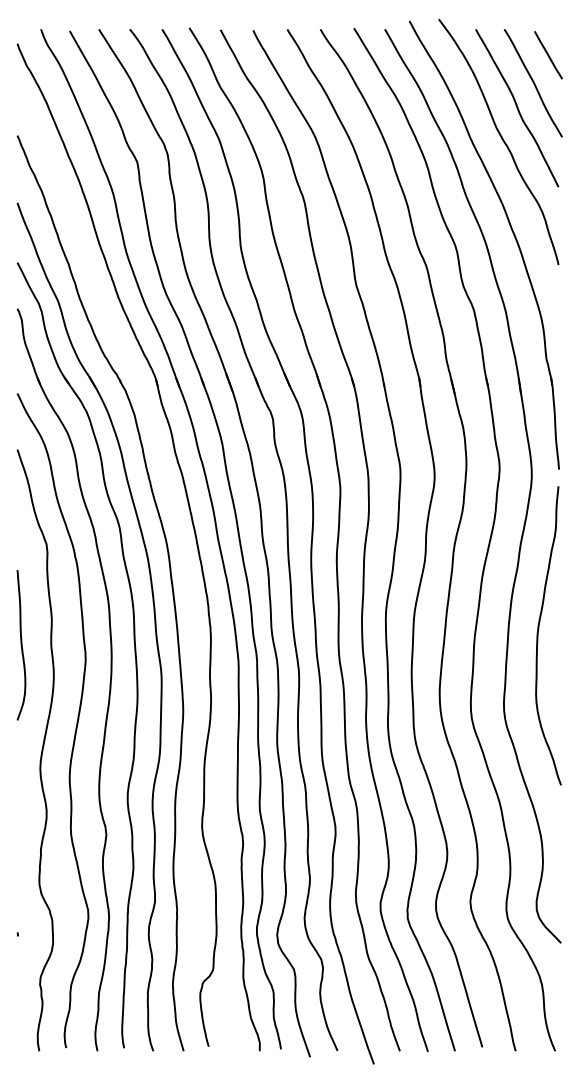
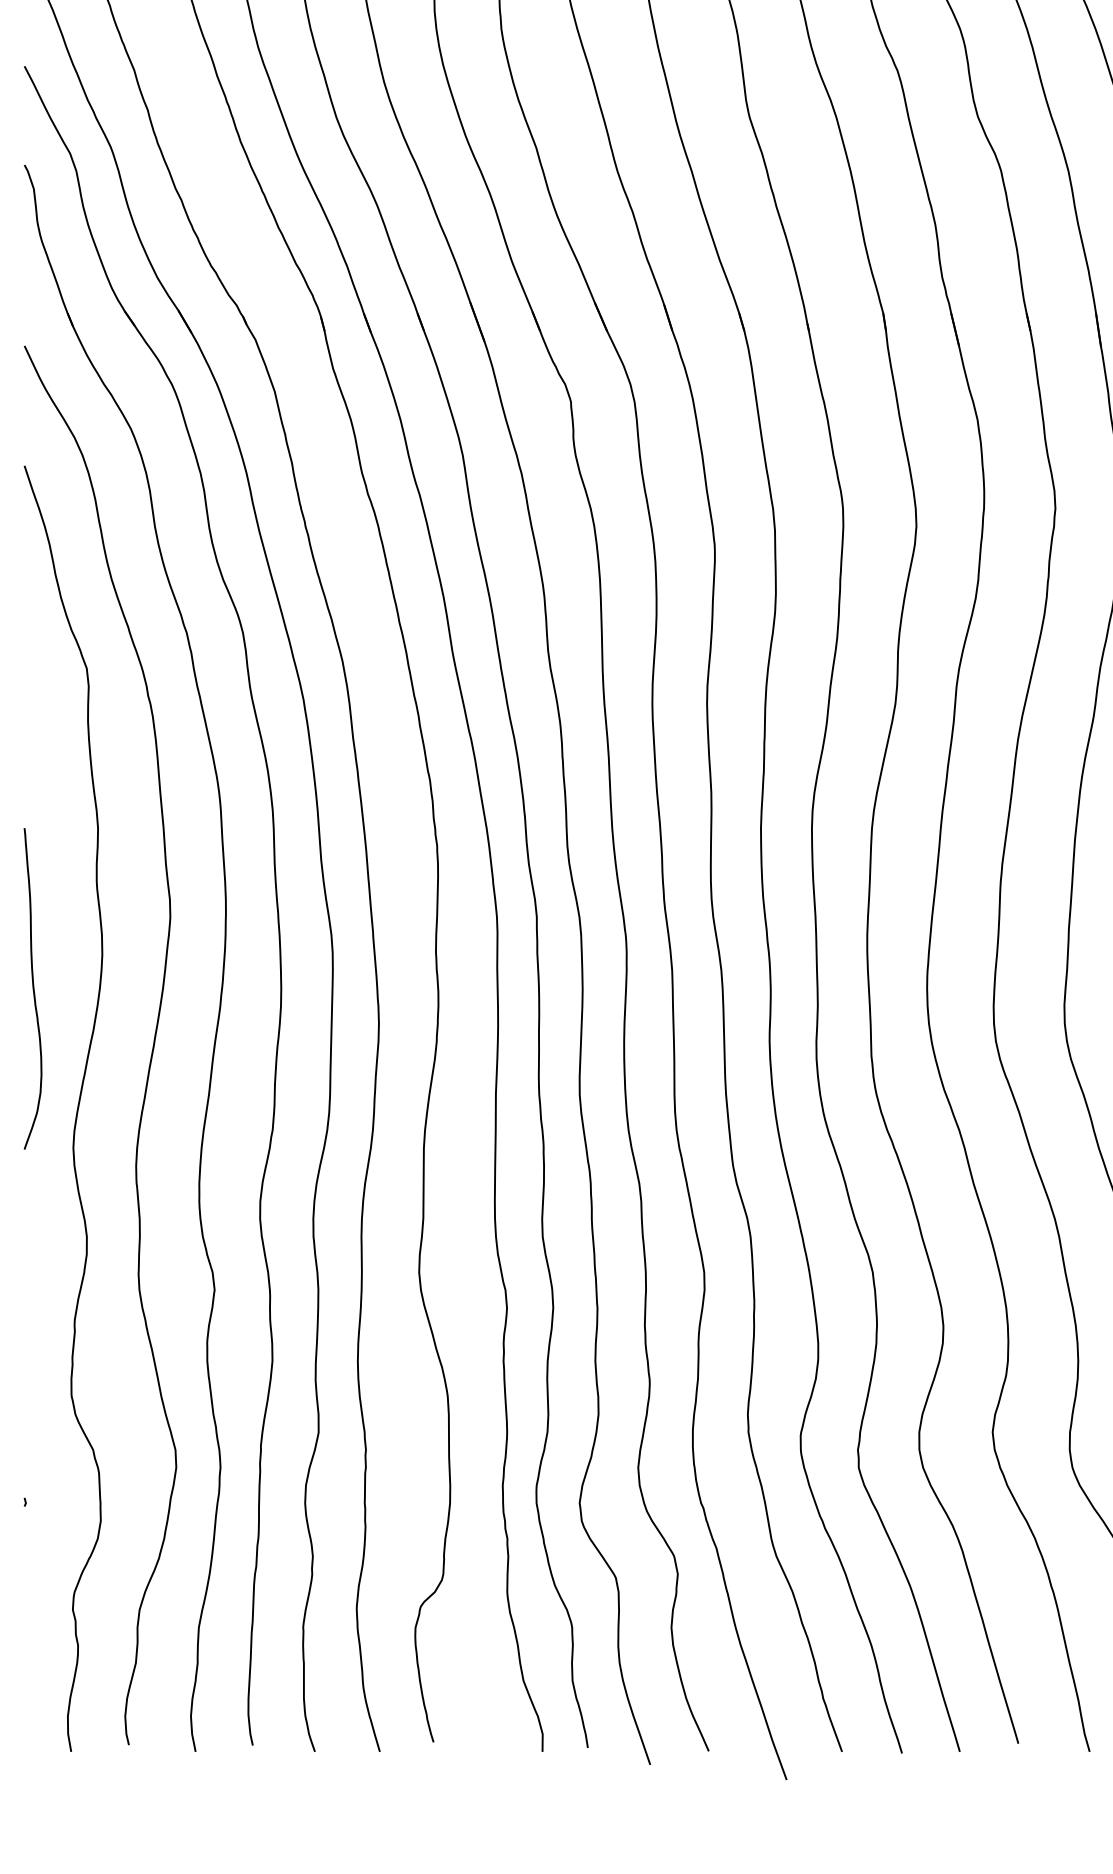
curve: (21, 645) -> (33, 989), moved

